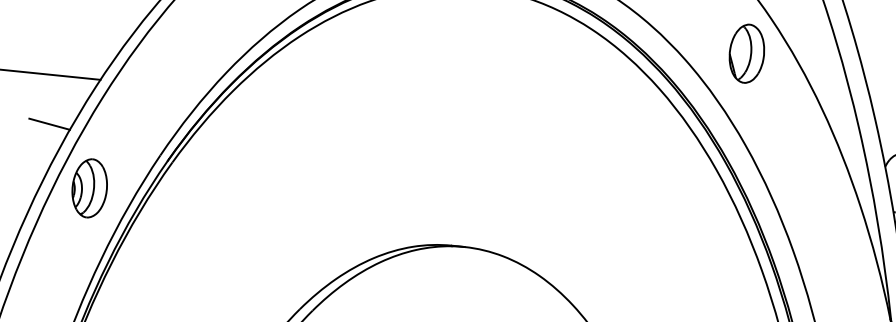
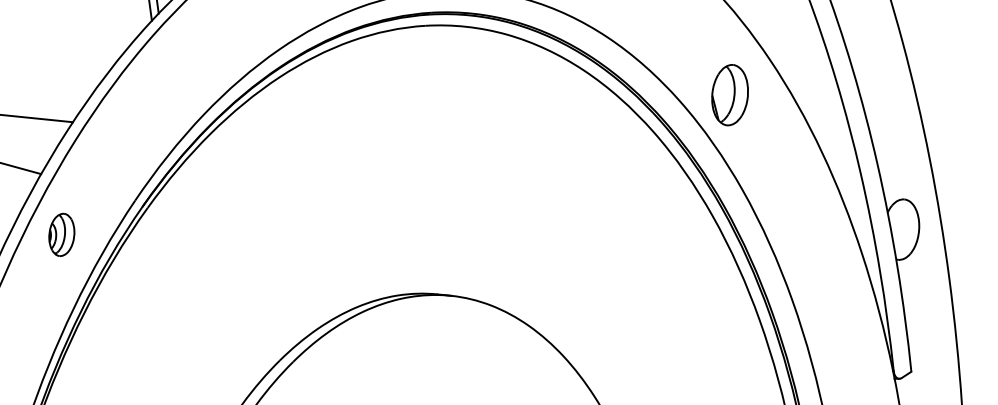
part: (746, 54) -> (729, 95), moved
part: (89, 187) -> (61, 234), size x0.7

